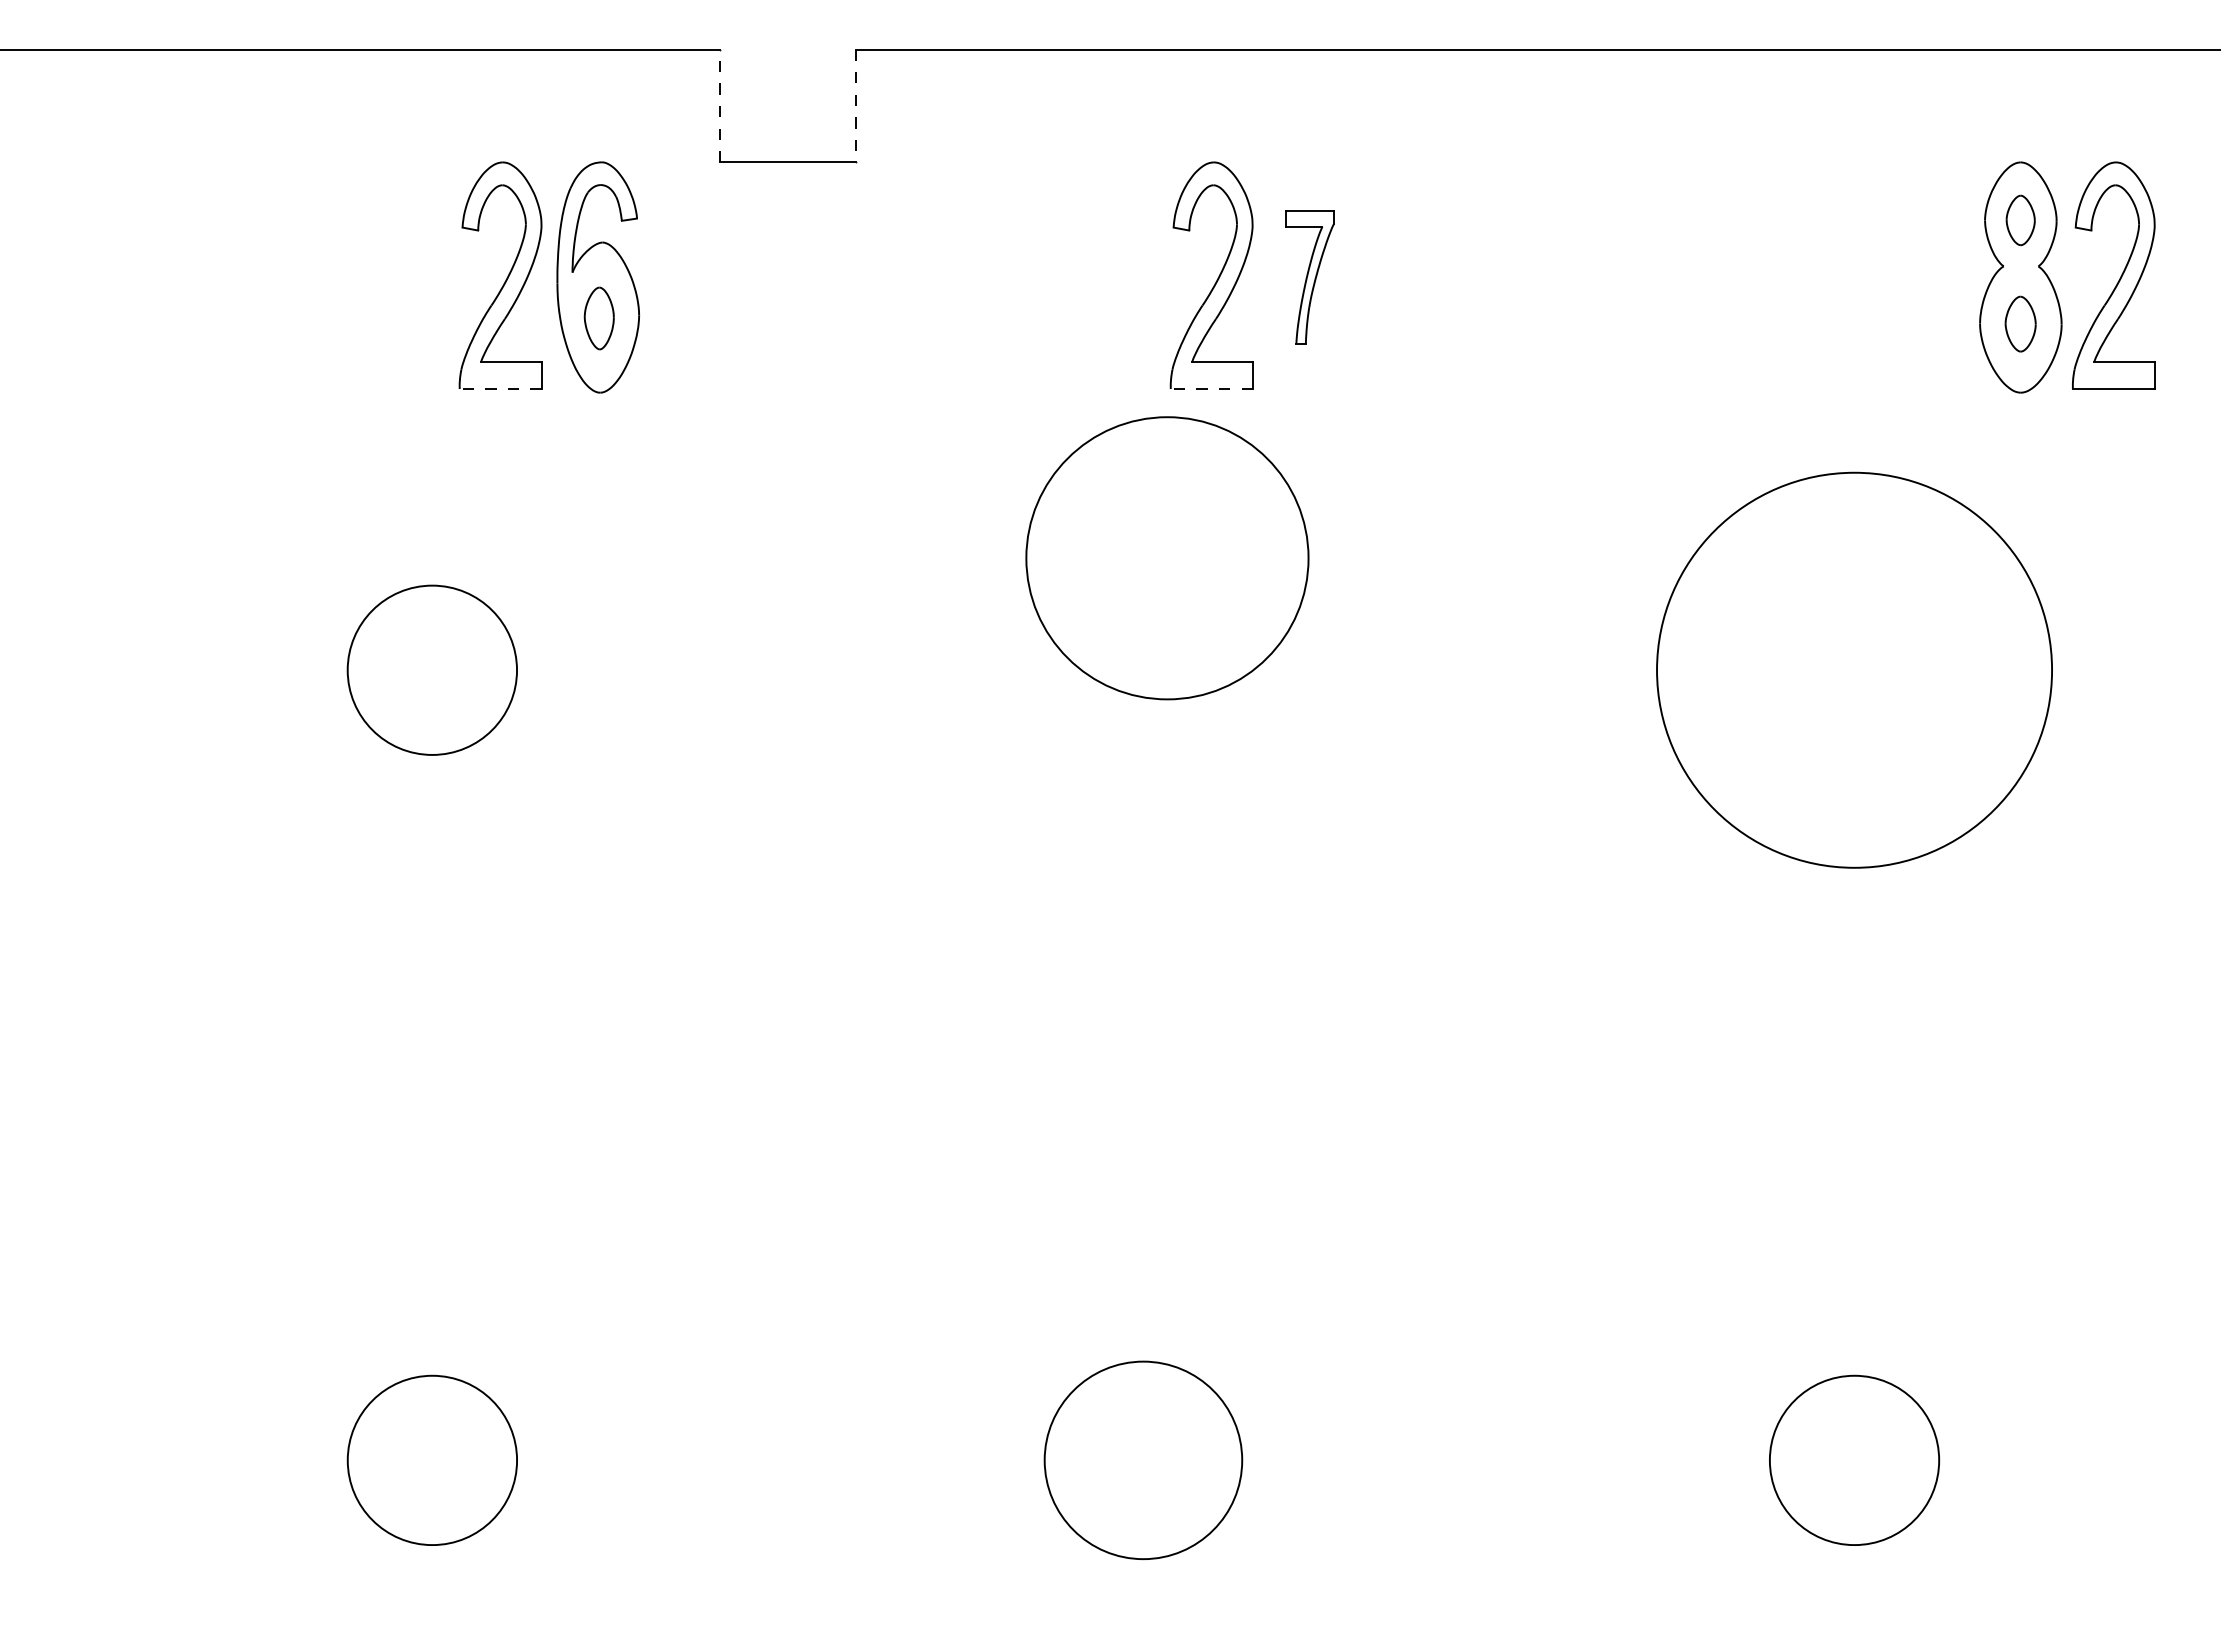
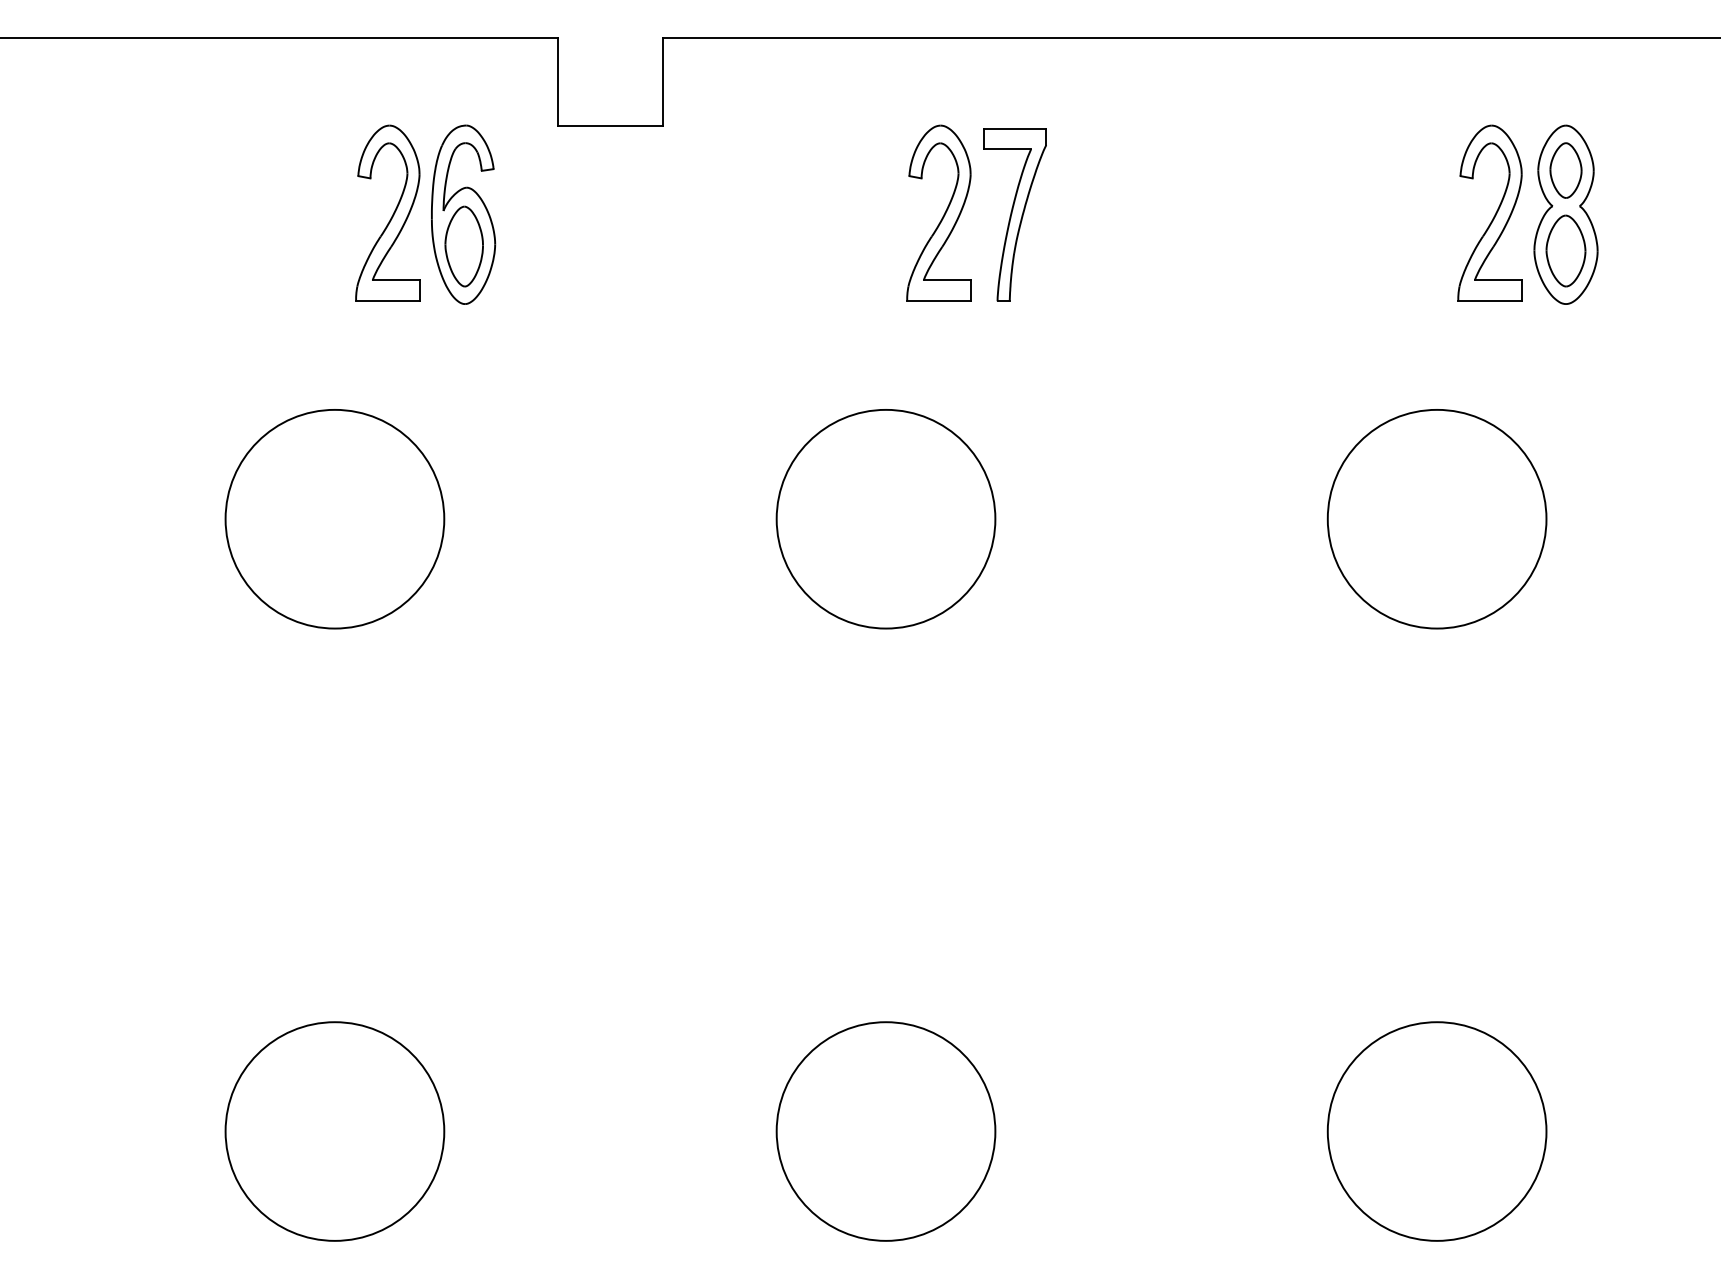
line: (720, 105) -> (558, 81), dashed -> solid
line: (855, 106) -> (662, 82), dashed -> solid
part: (2020, 220) -> (1565, 170), size x1.43
part: (1309, 277) -> (1014, 214), size x1.67
part: (2119, 278) -> (1494, 215), moved
part: (599, 318) -> (464, 246), size x1.67
part: (2020, 323) -> (1565, 250), size x1.67
line: (500, 389) -> (387, 301), dashed -> solid
line: (1211, 389) -> (938, 301), dashed -> solid
circle: (1167, 558) -> (886, 519), moved
circle: (432, 670) -> (335, 519), size x1.67
circle: (1854, 670) -> (1437, 519), size x0.71
circle: (432, 1460) -> (335, 1131), size x1.67
circle: (1143, 1460) -> (886, 1131), size x1.43
circle: (1854, 1460) -> (1437, 1131), size x1.67

